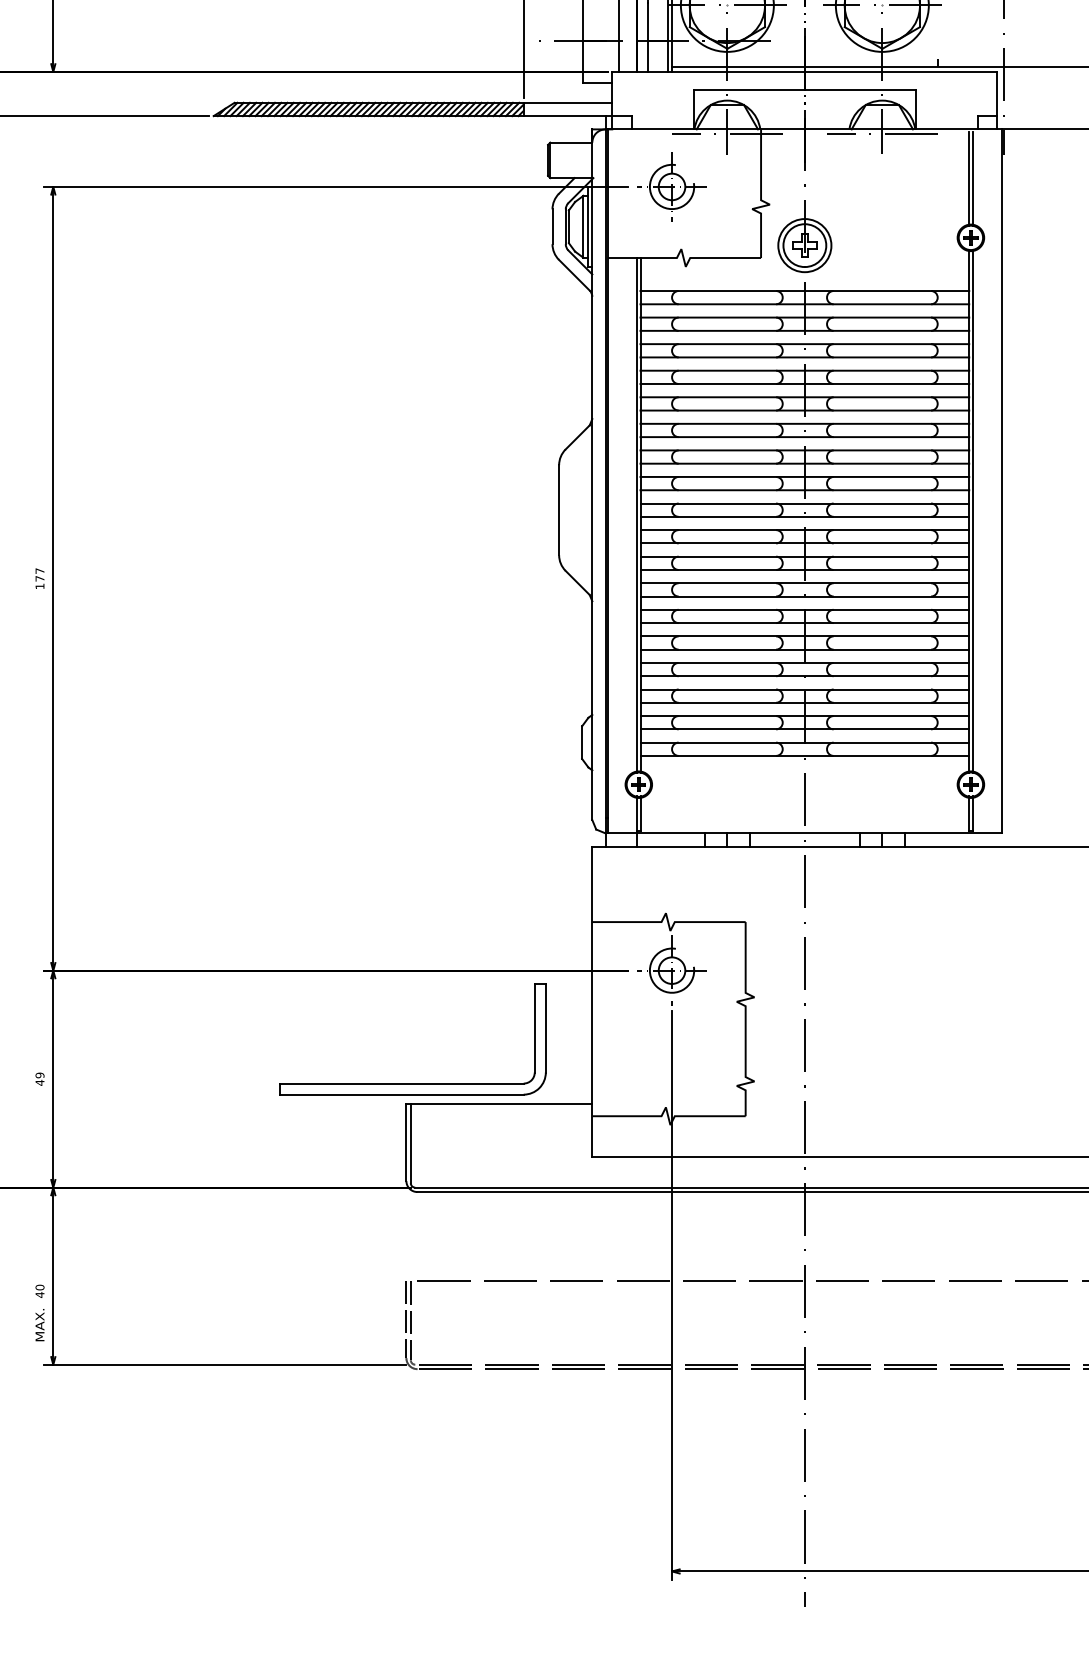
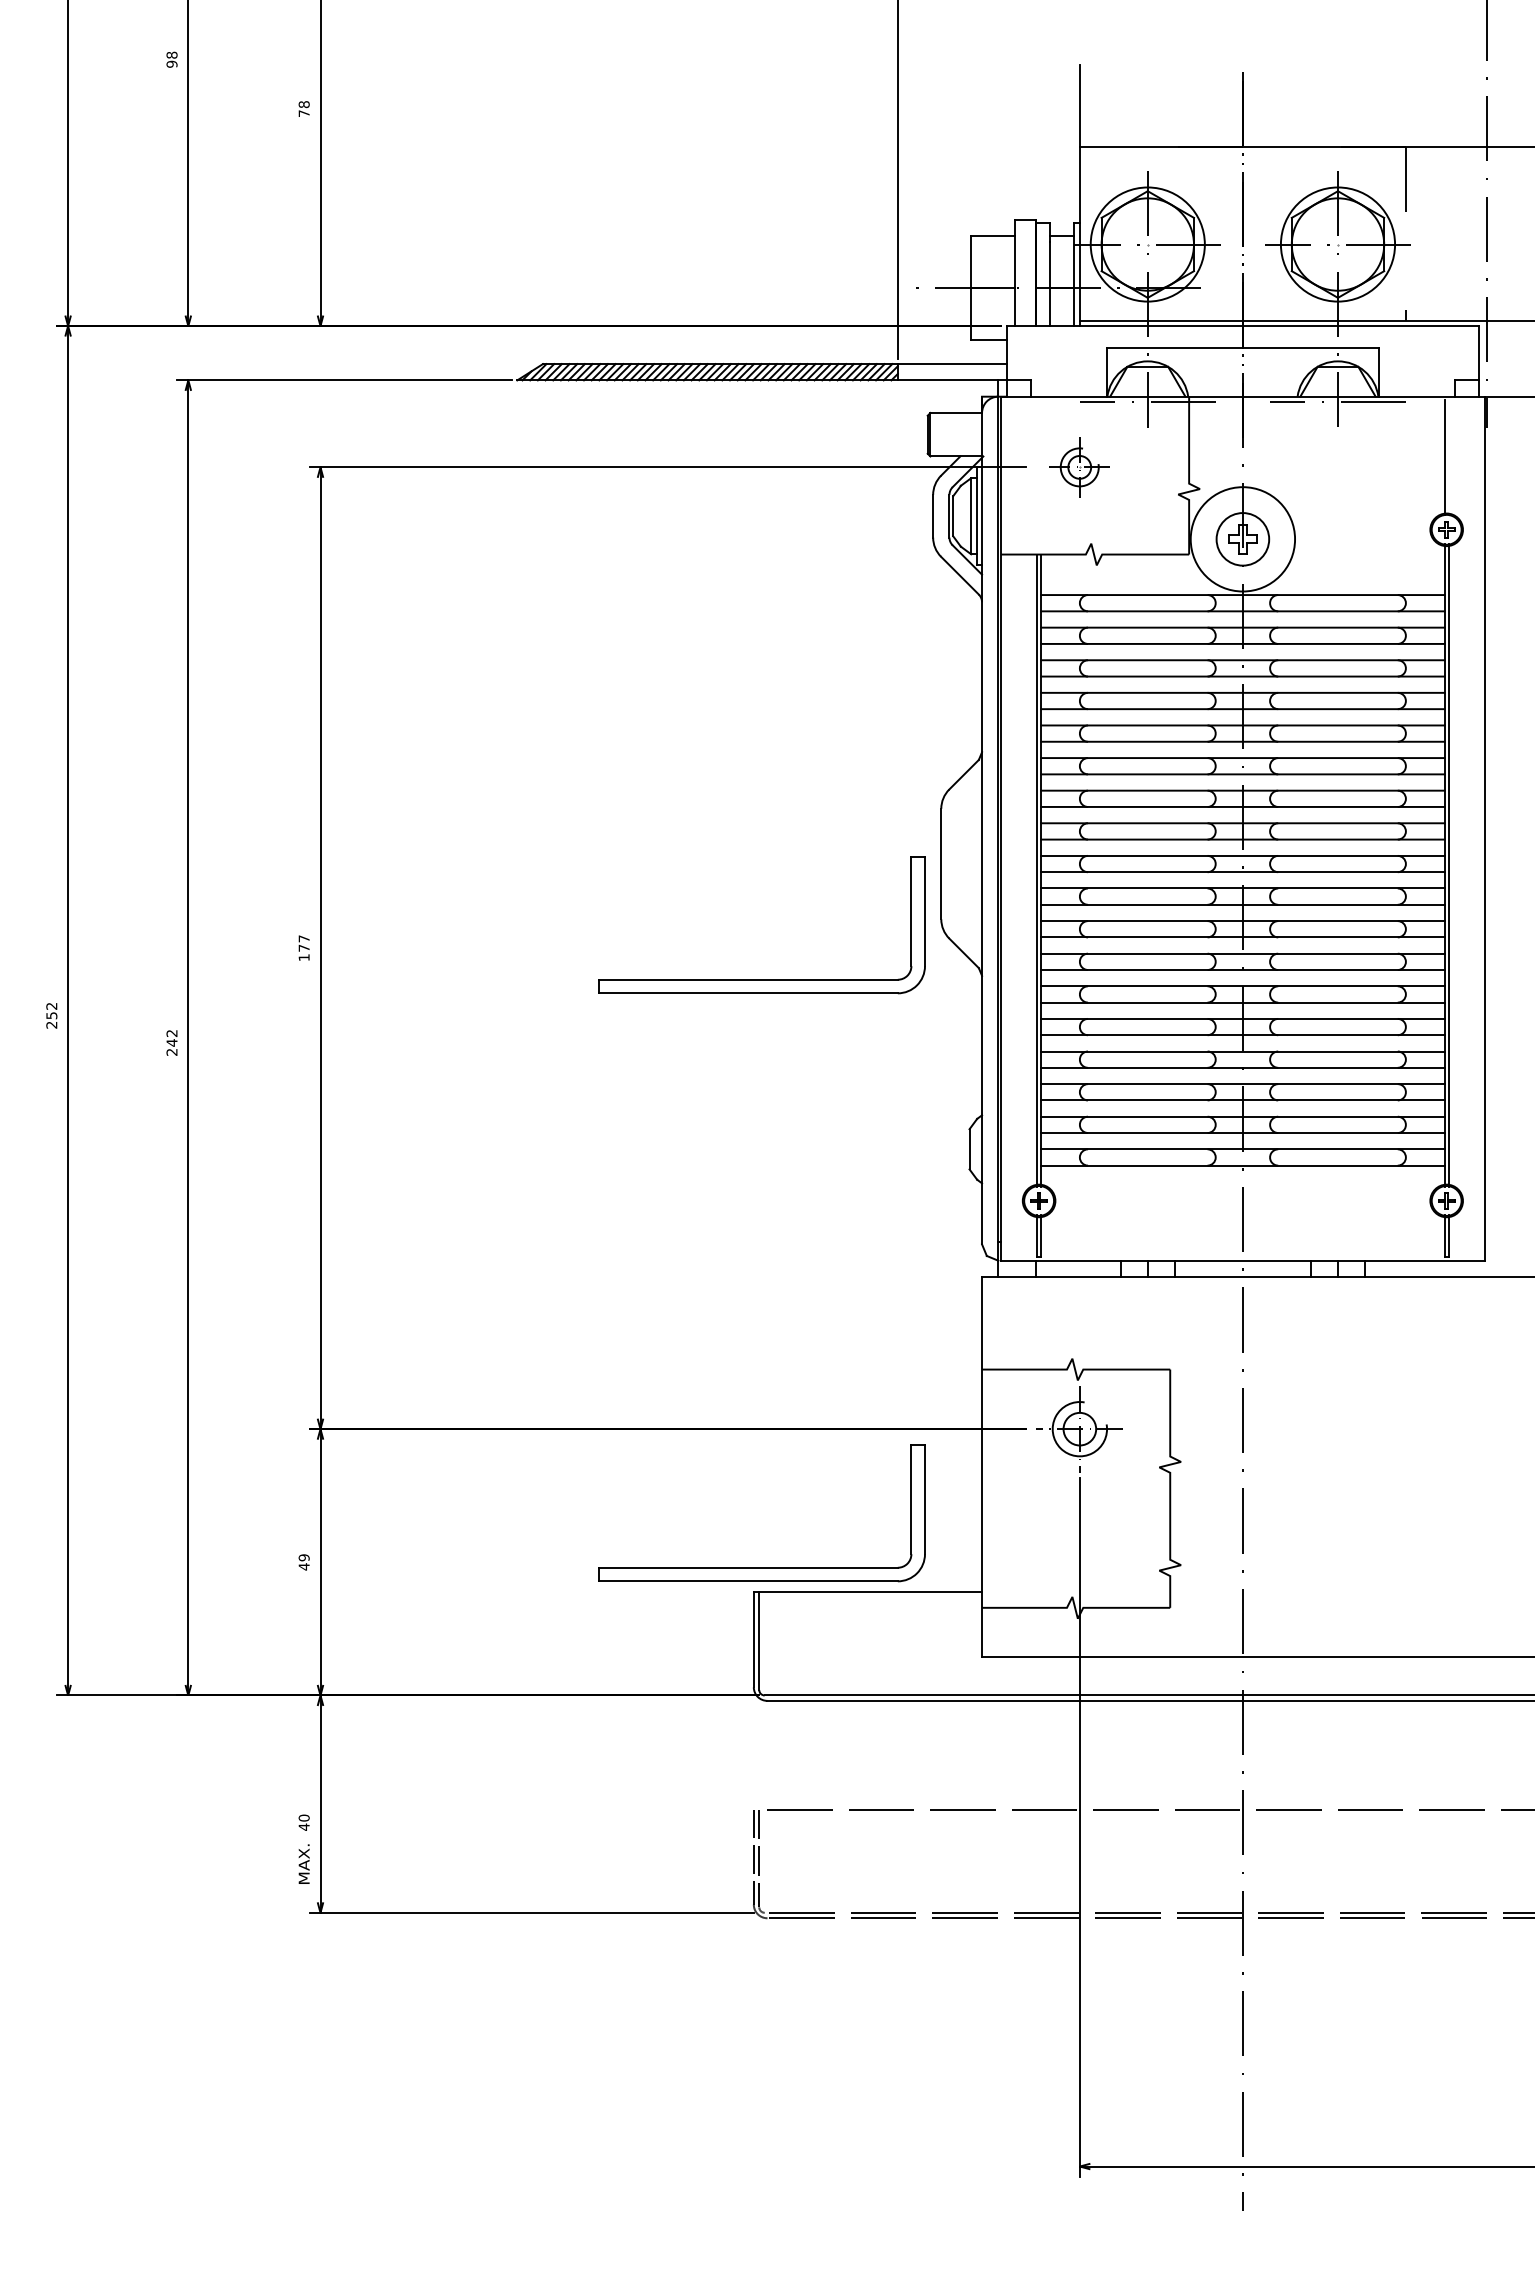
line: (972, 178) -> (1448, 457), removed
part: (671, 187) -> (1079, 467), size x0.7
circle: (804, 244) -> (1242, 538), size x1.6
part: (412, 604) -> (761, 979), added

